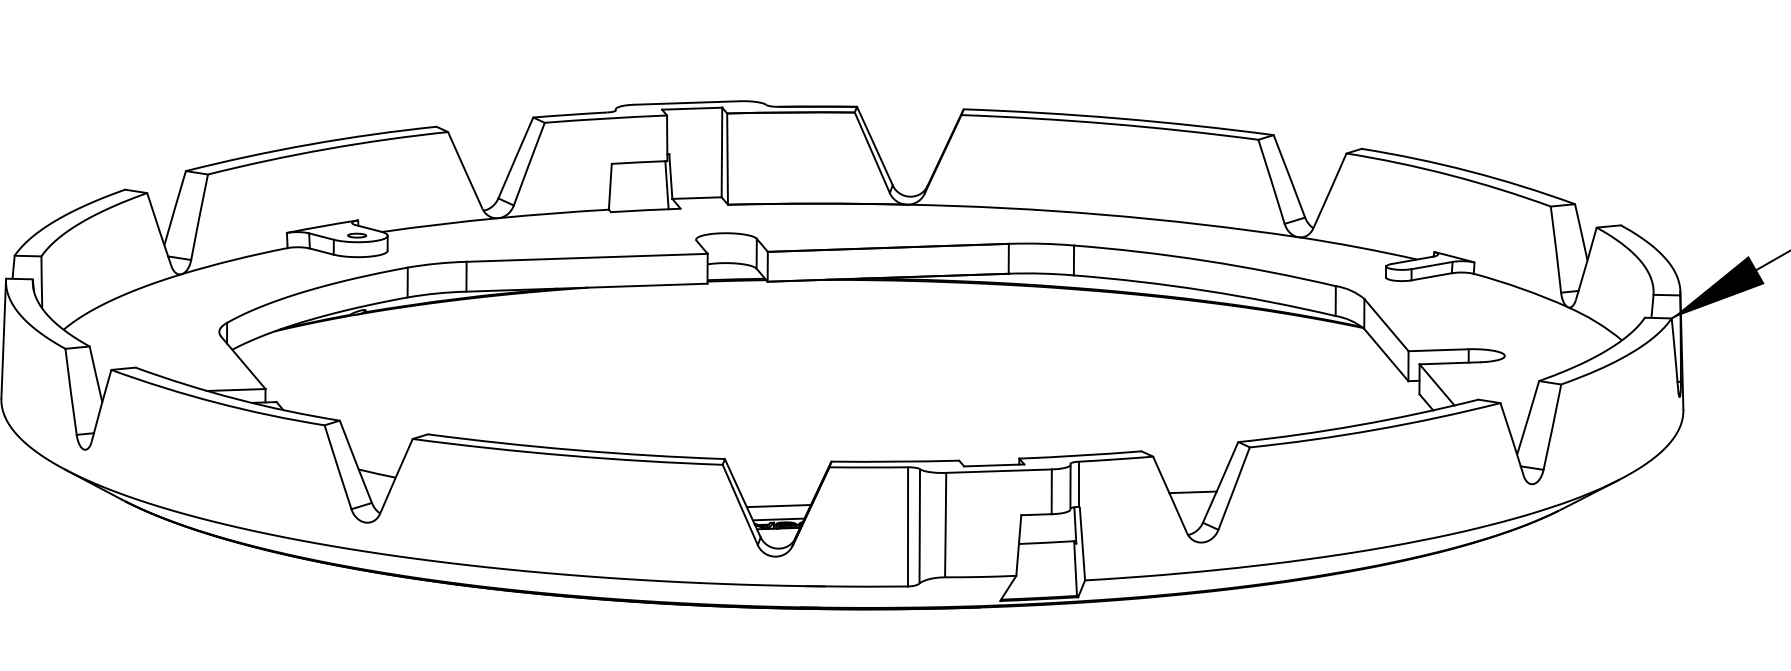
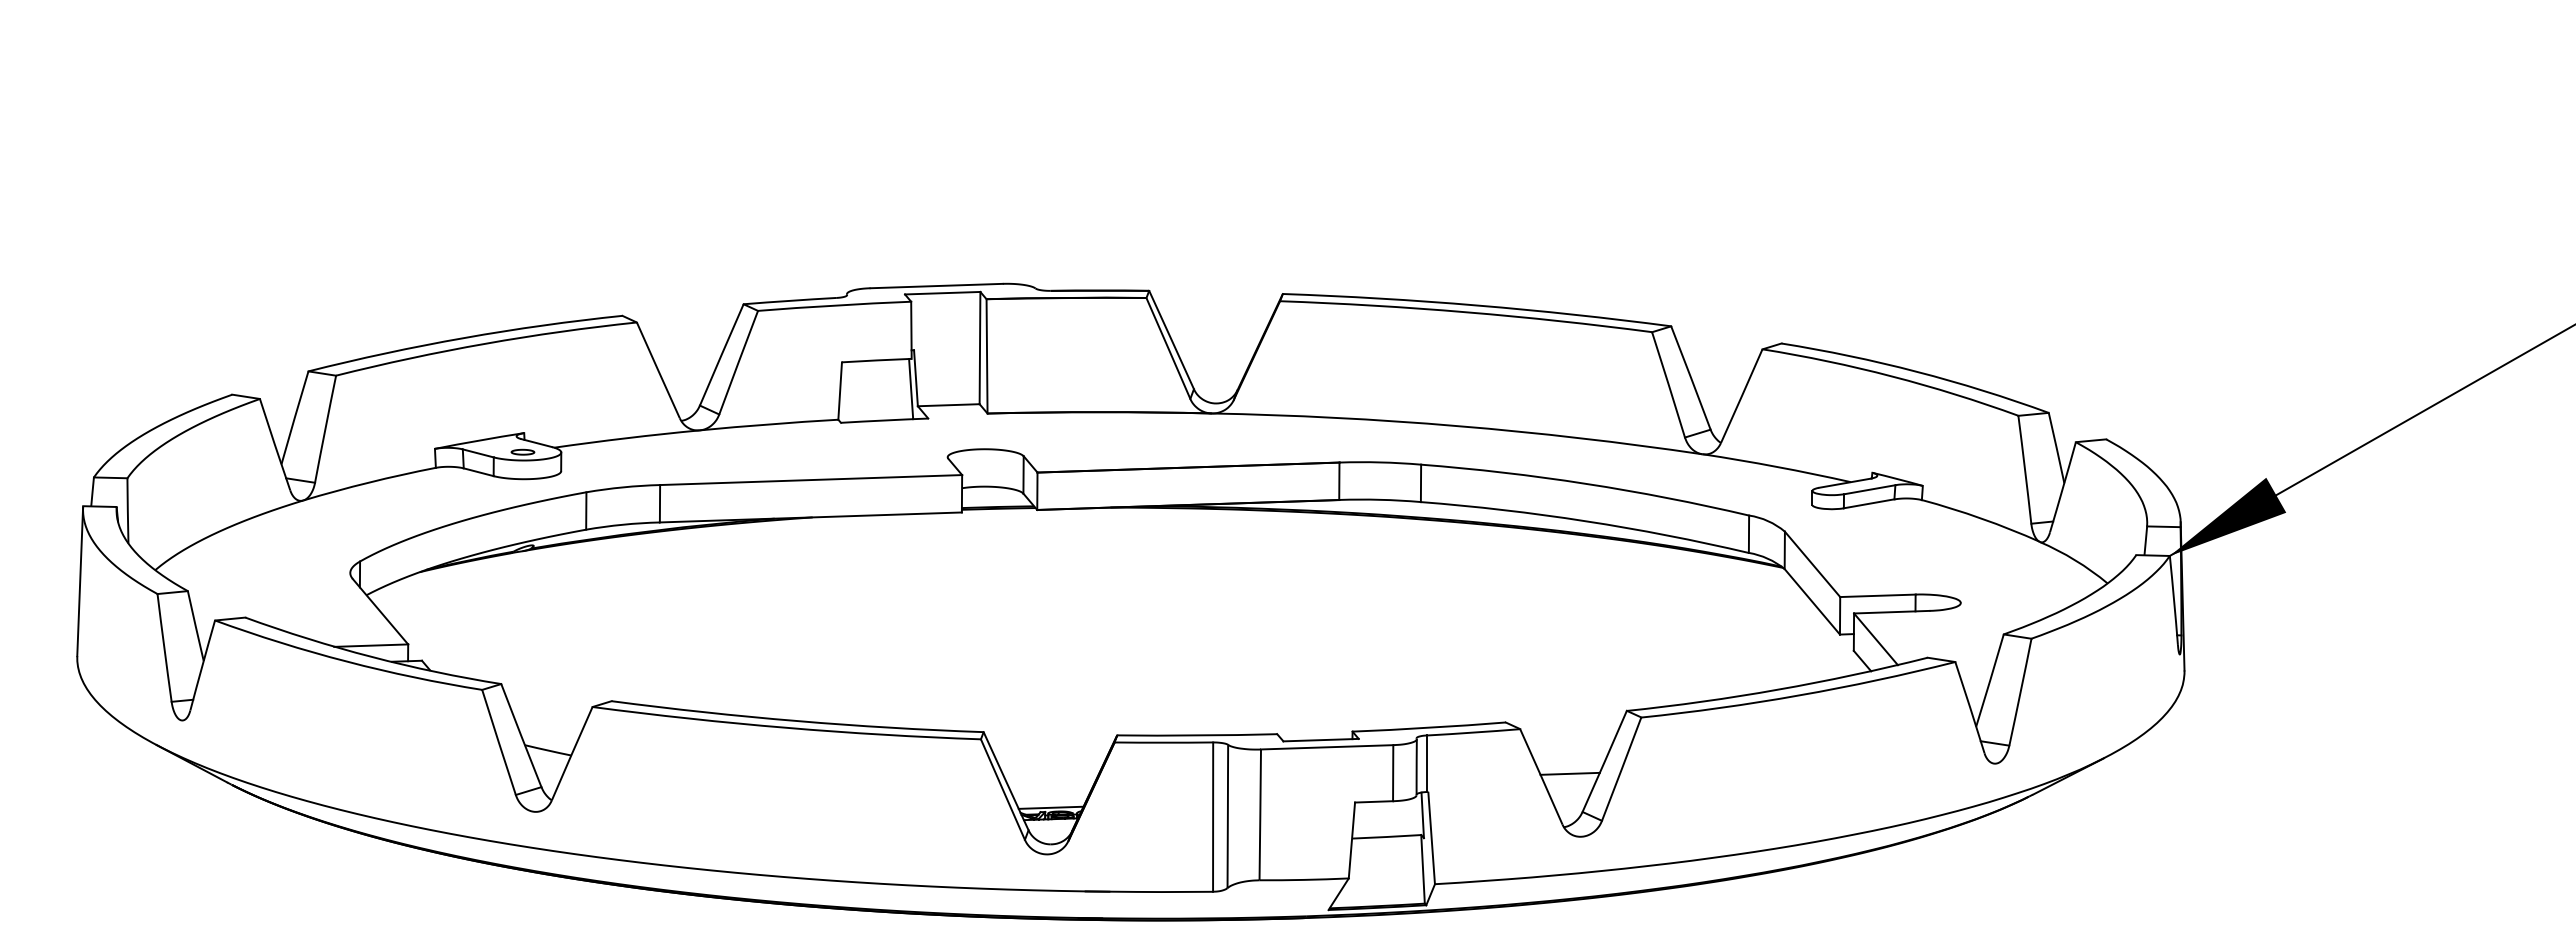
line: (779, 505) -> (1051, 790), removed

